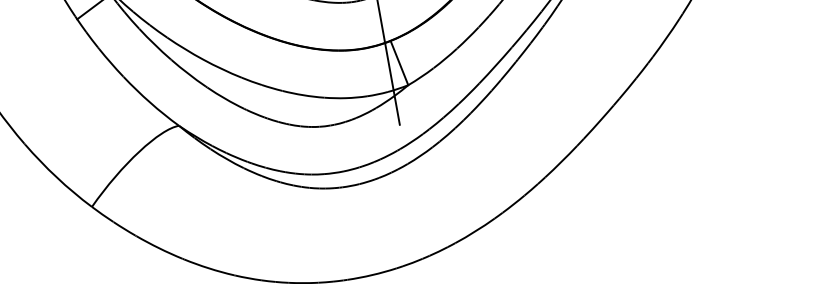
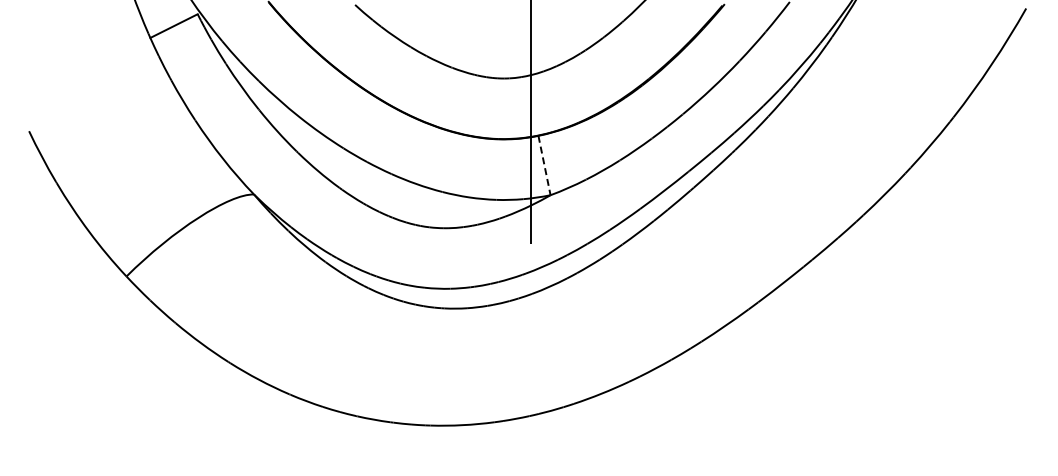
line: (399, 63) -> (544, 166), solid -> dashed

